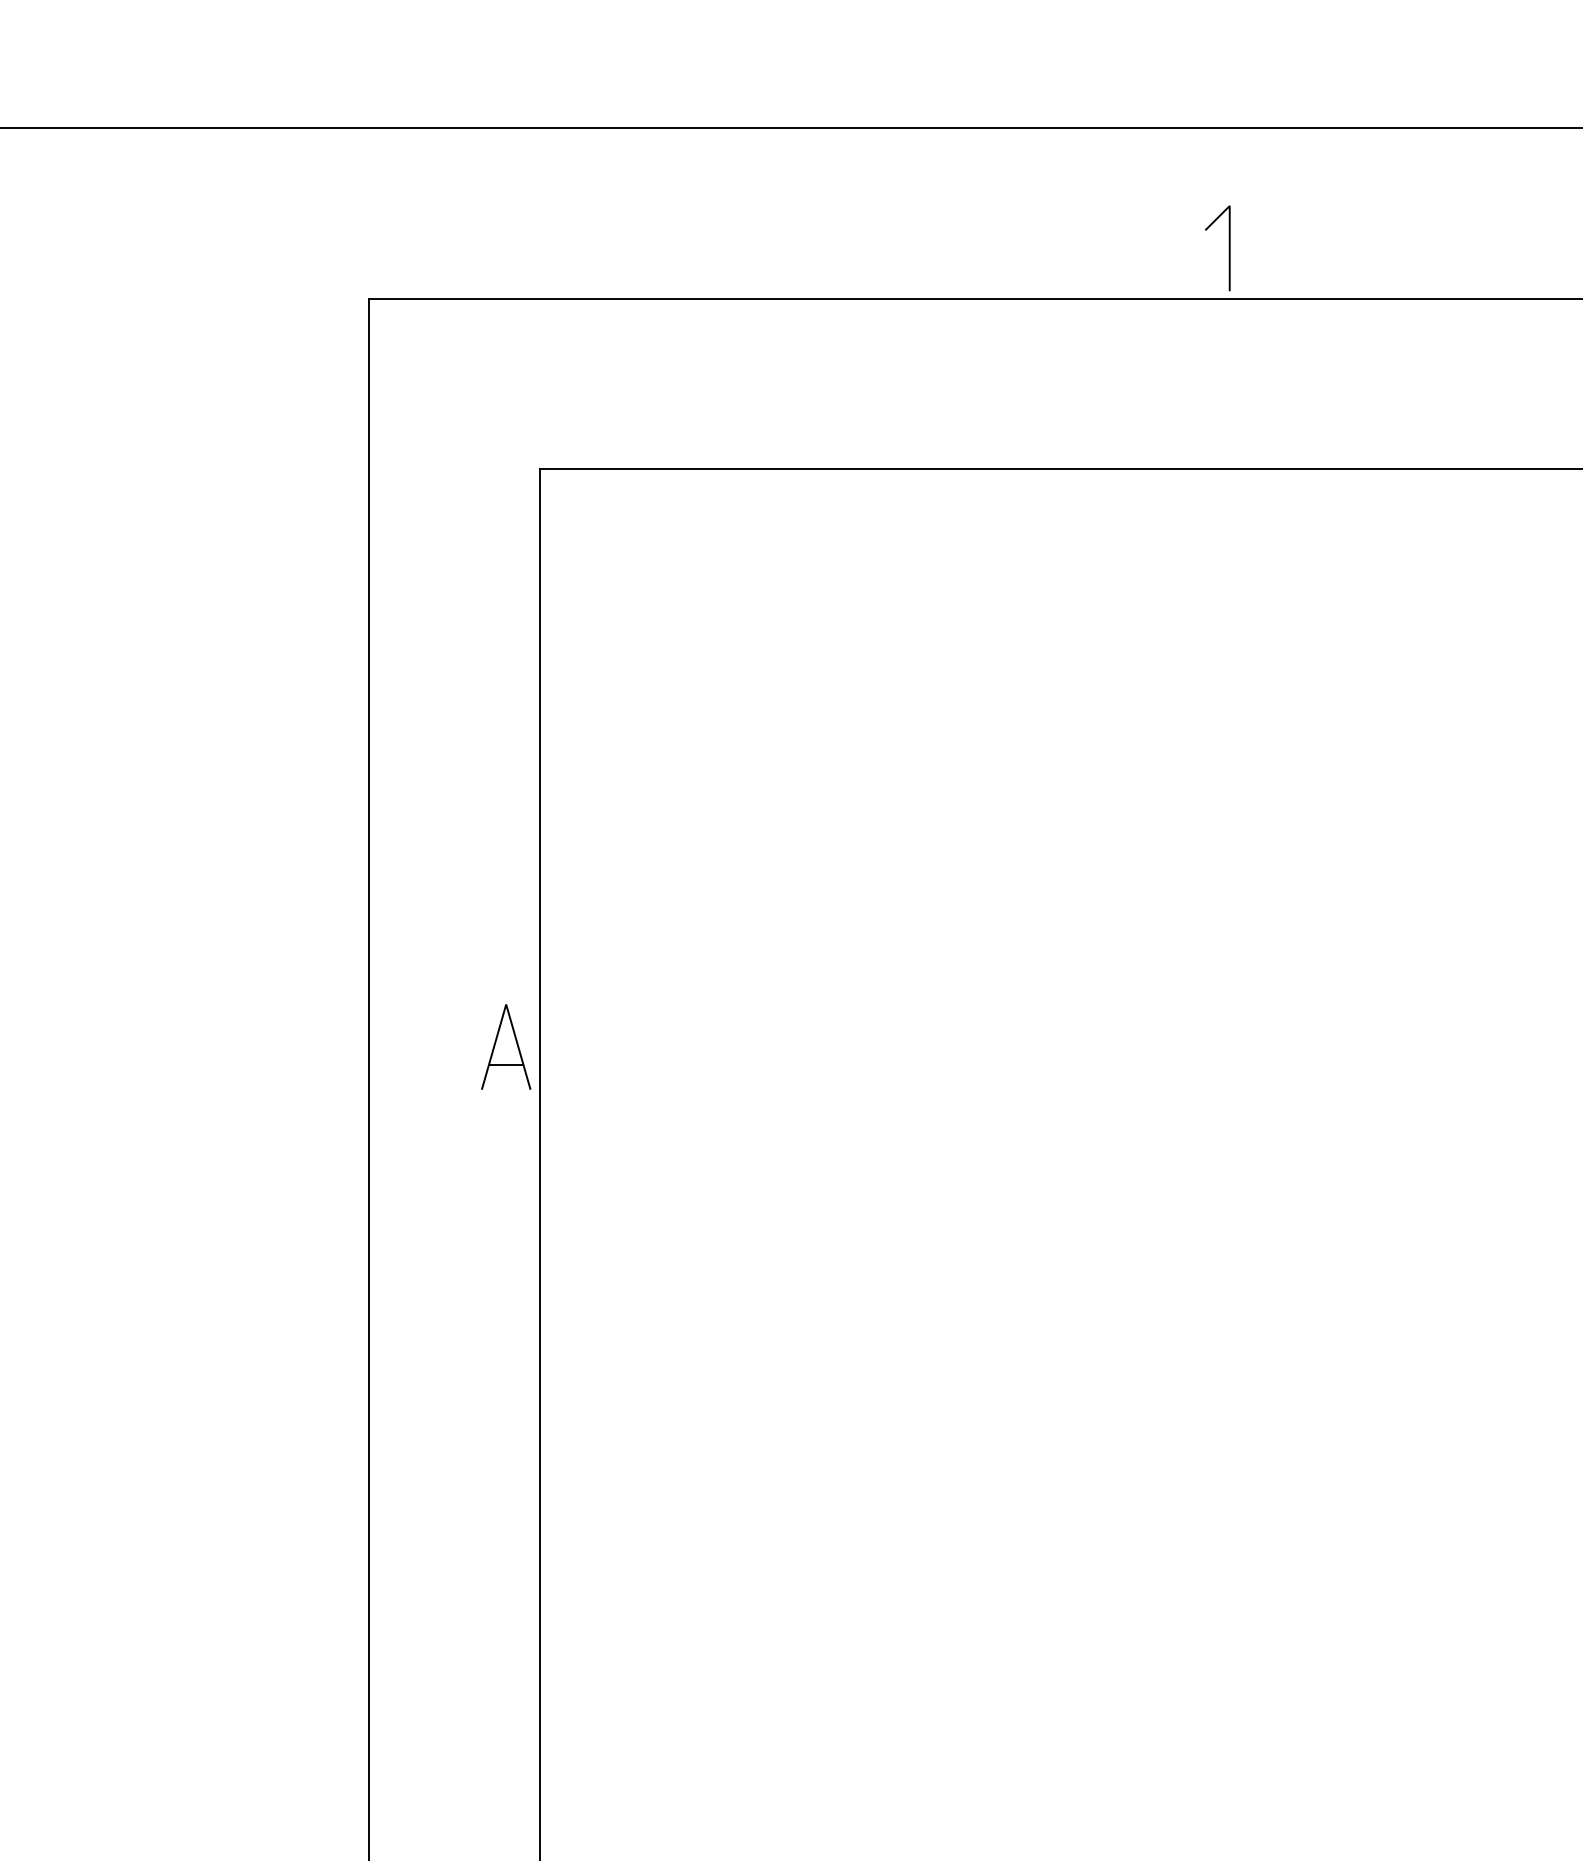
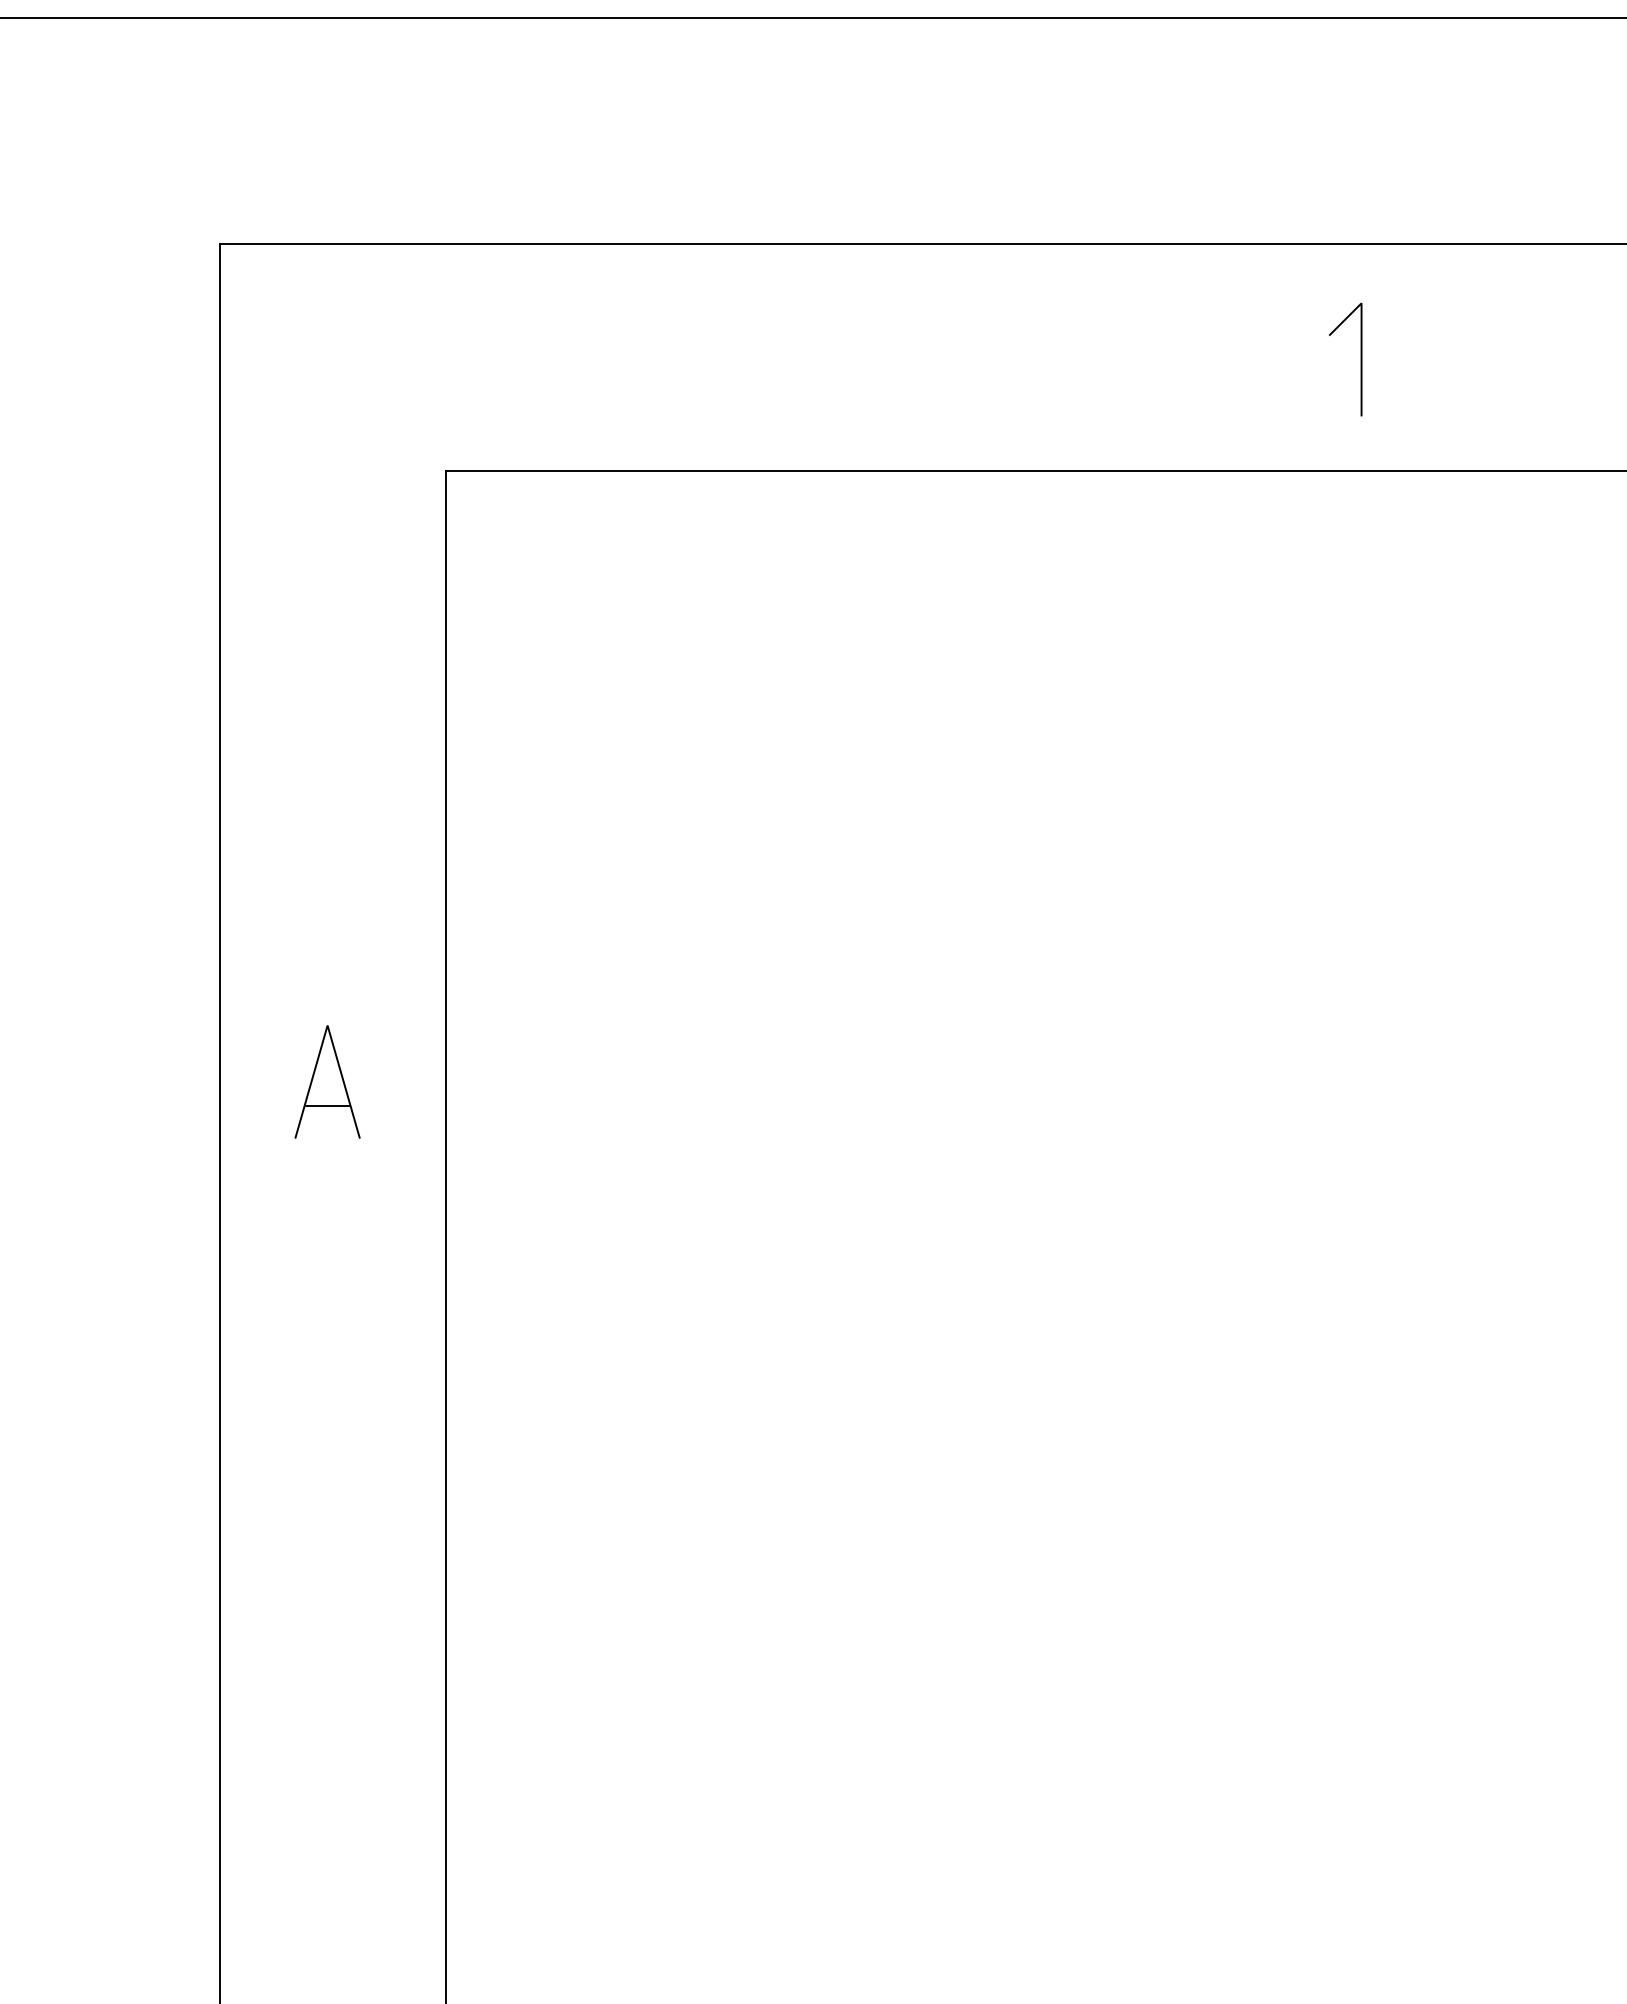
line: (1228, 248) -> (1359, 359), moved
part: (506, 1046) -> (327, 1081), moved

